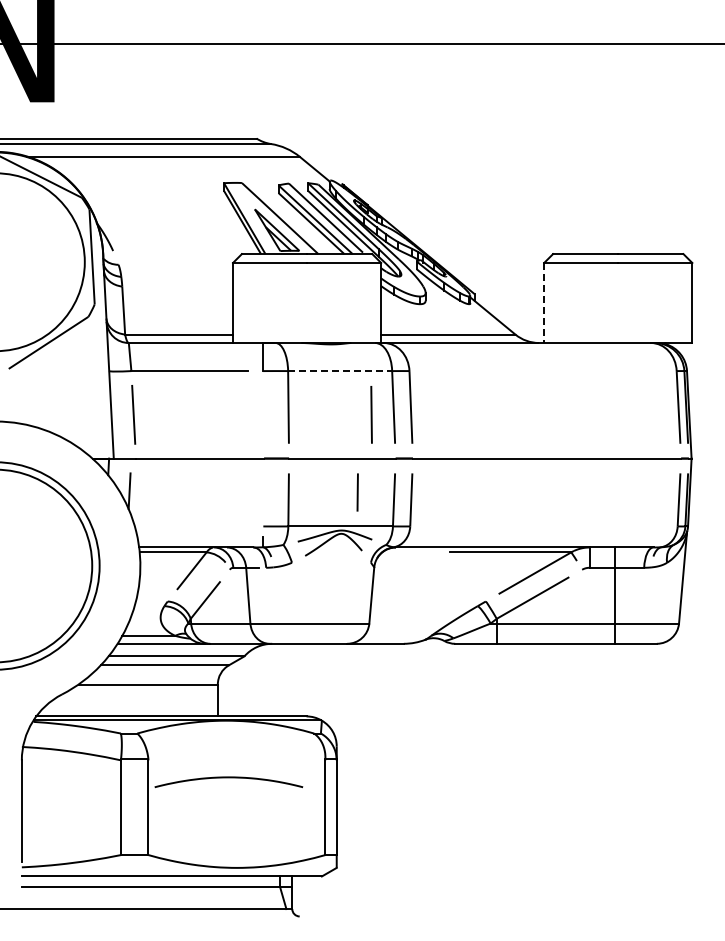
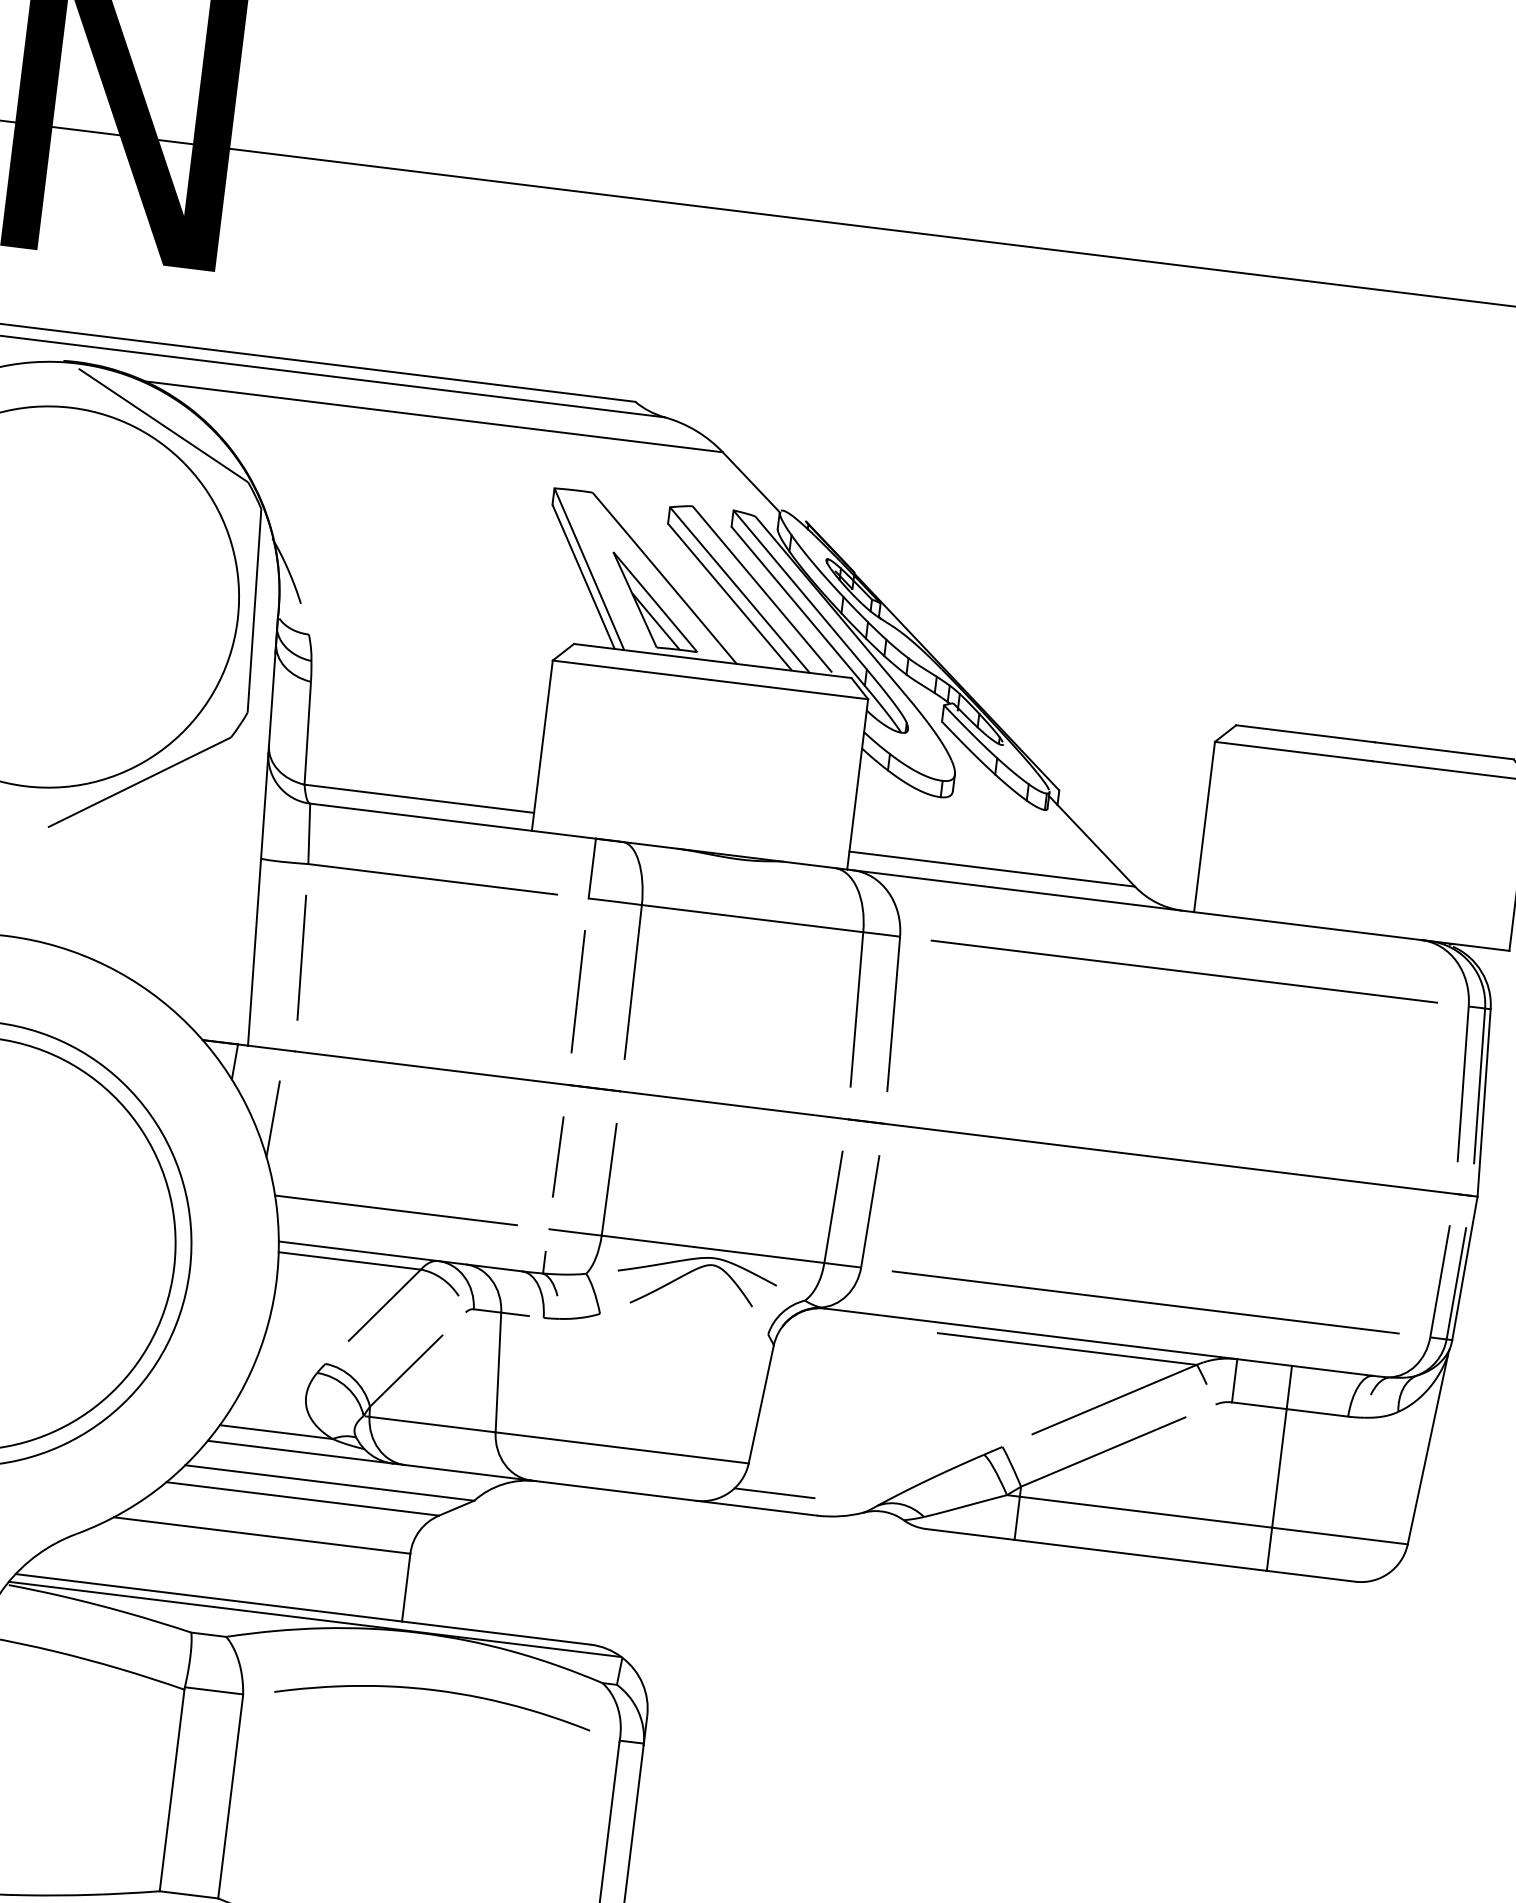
line: (544, 303) -> (1205, 828), dashed -> solid
line: (340, 371) -> (753, 919), dashed -> solid
line: (542, 371) -> (1183, 972), added
line: (371, 414) -> (578, 990), moved
line: (357, 492) -> (557, 1156), moved
line: (543, 525) -> (1144, 1300), added
line: (191, 526) -> (395, 1210), added
line: (382, 635) -> (773, 1492), added
curve: (228, 778) -> (433, 1692), moved

